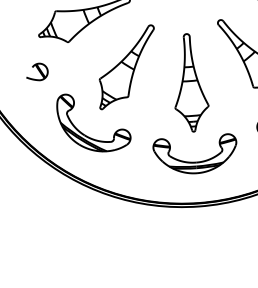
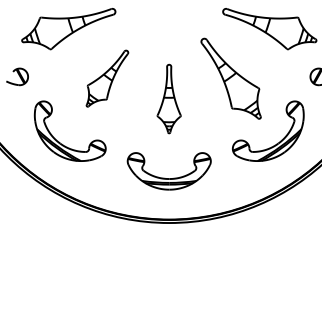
part: (127, 66) -> (107, 78), size x0.7
part: (189, 82) -> (168, 98), size x0.7

